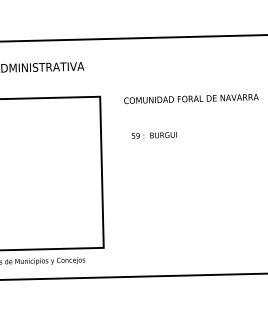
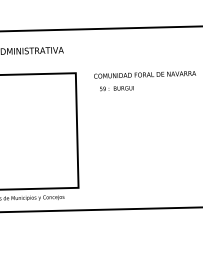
text: (153, 135) -> (116, 88), moved

